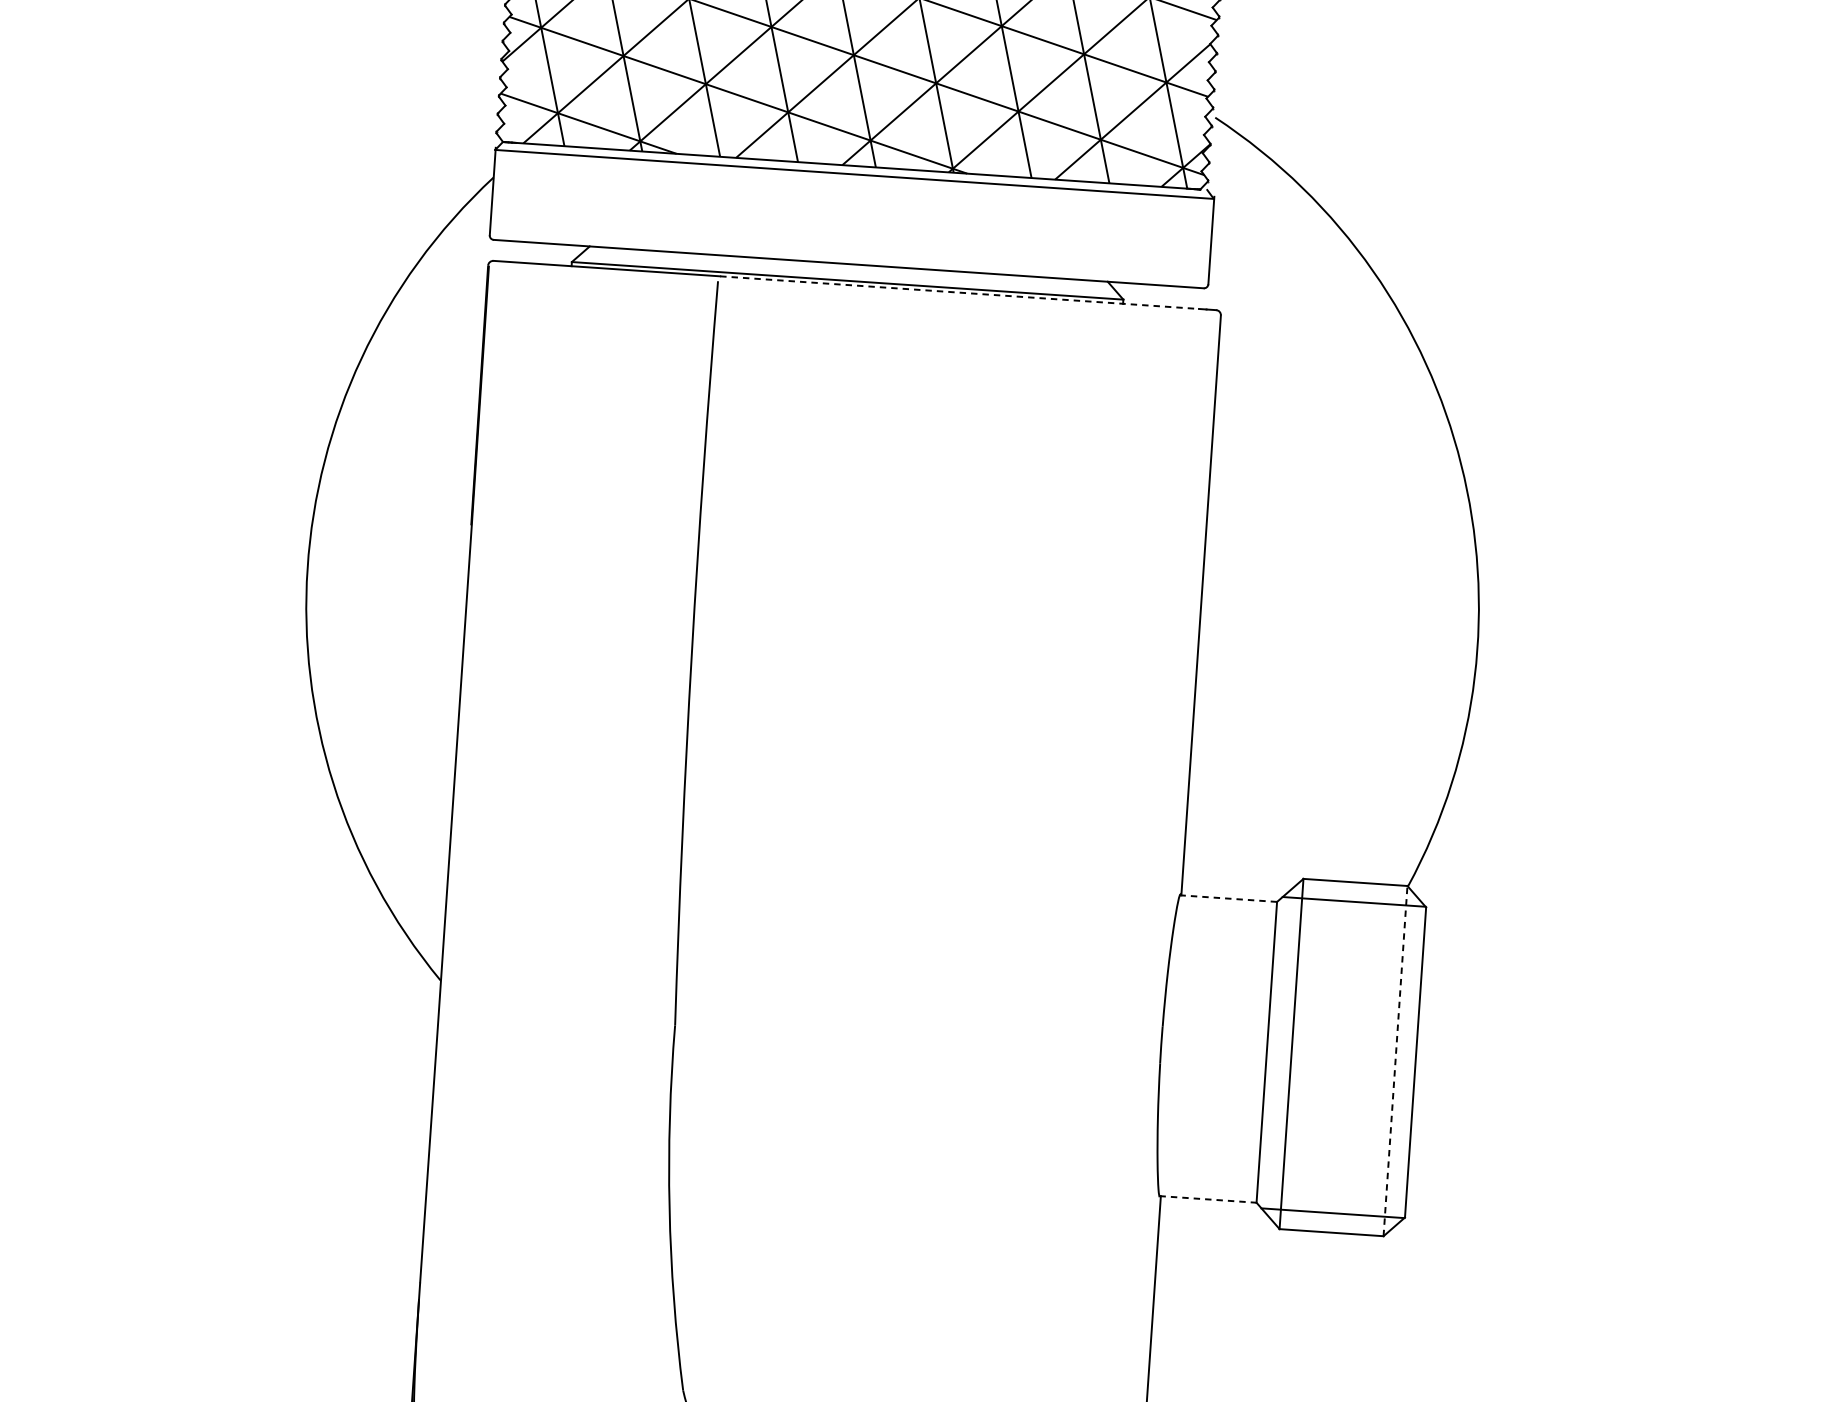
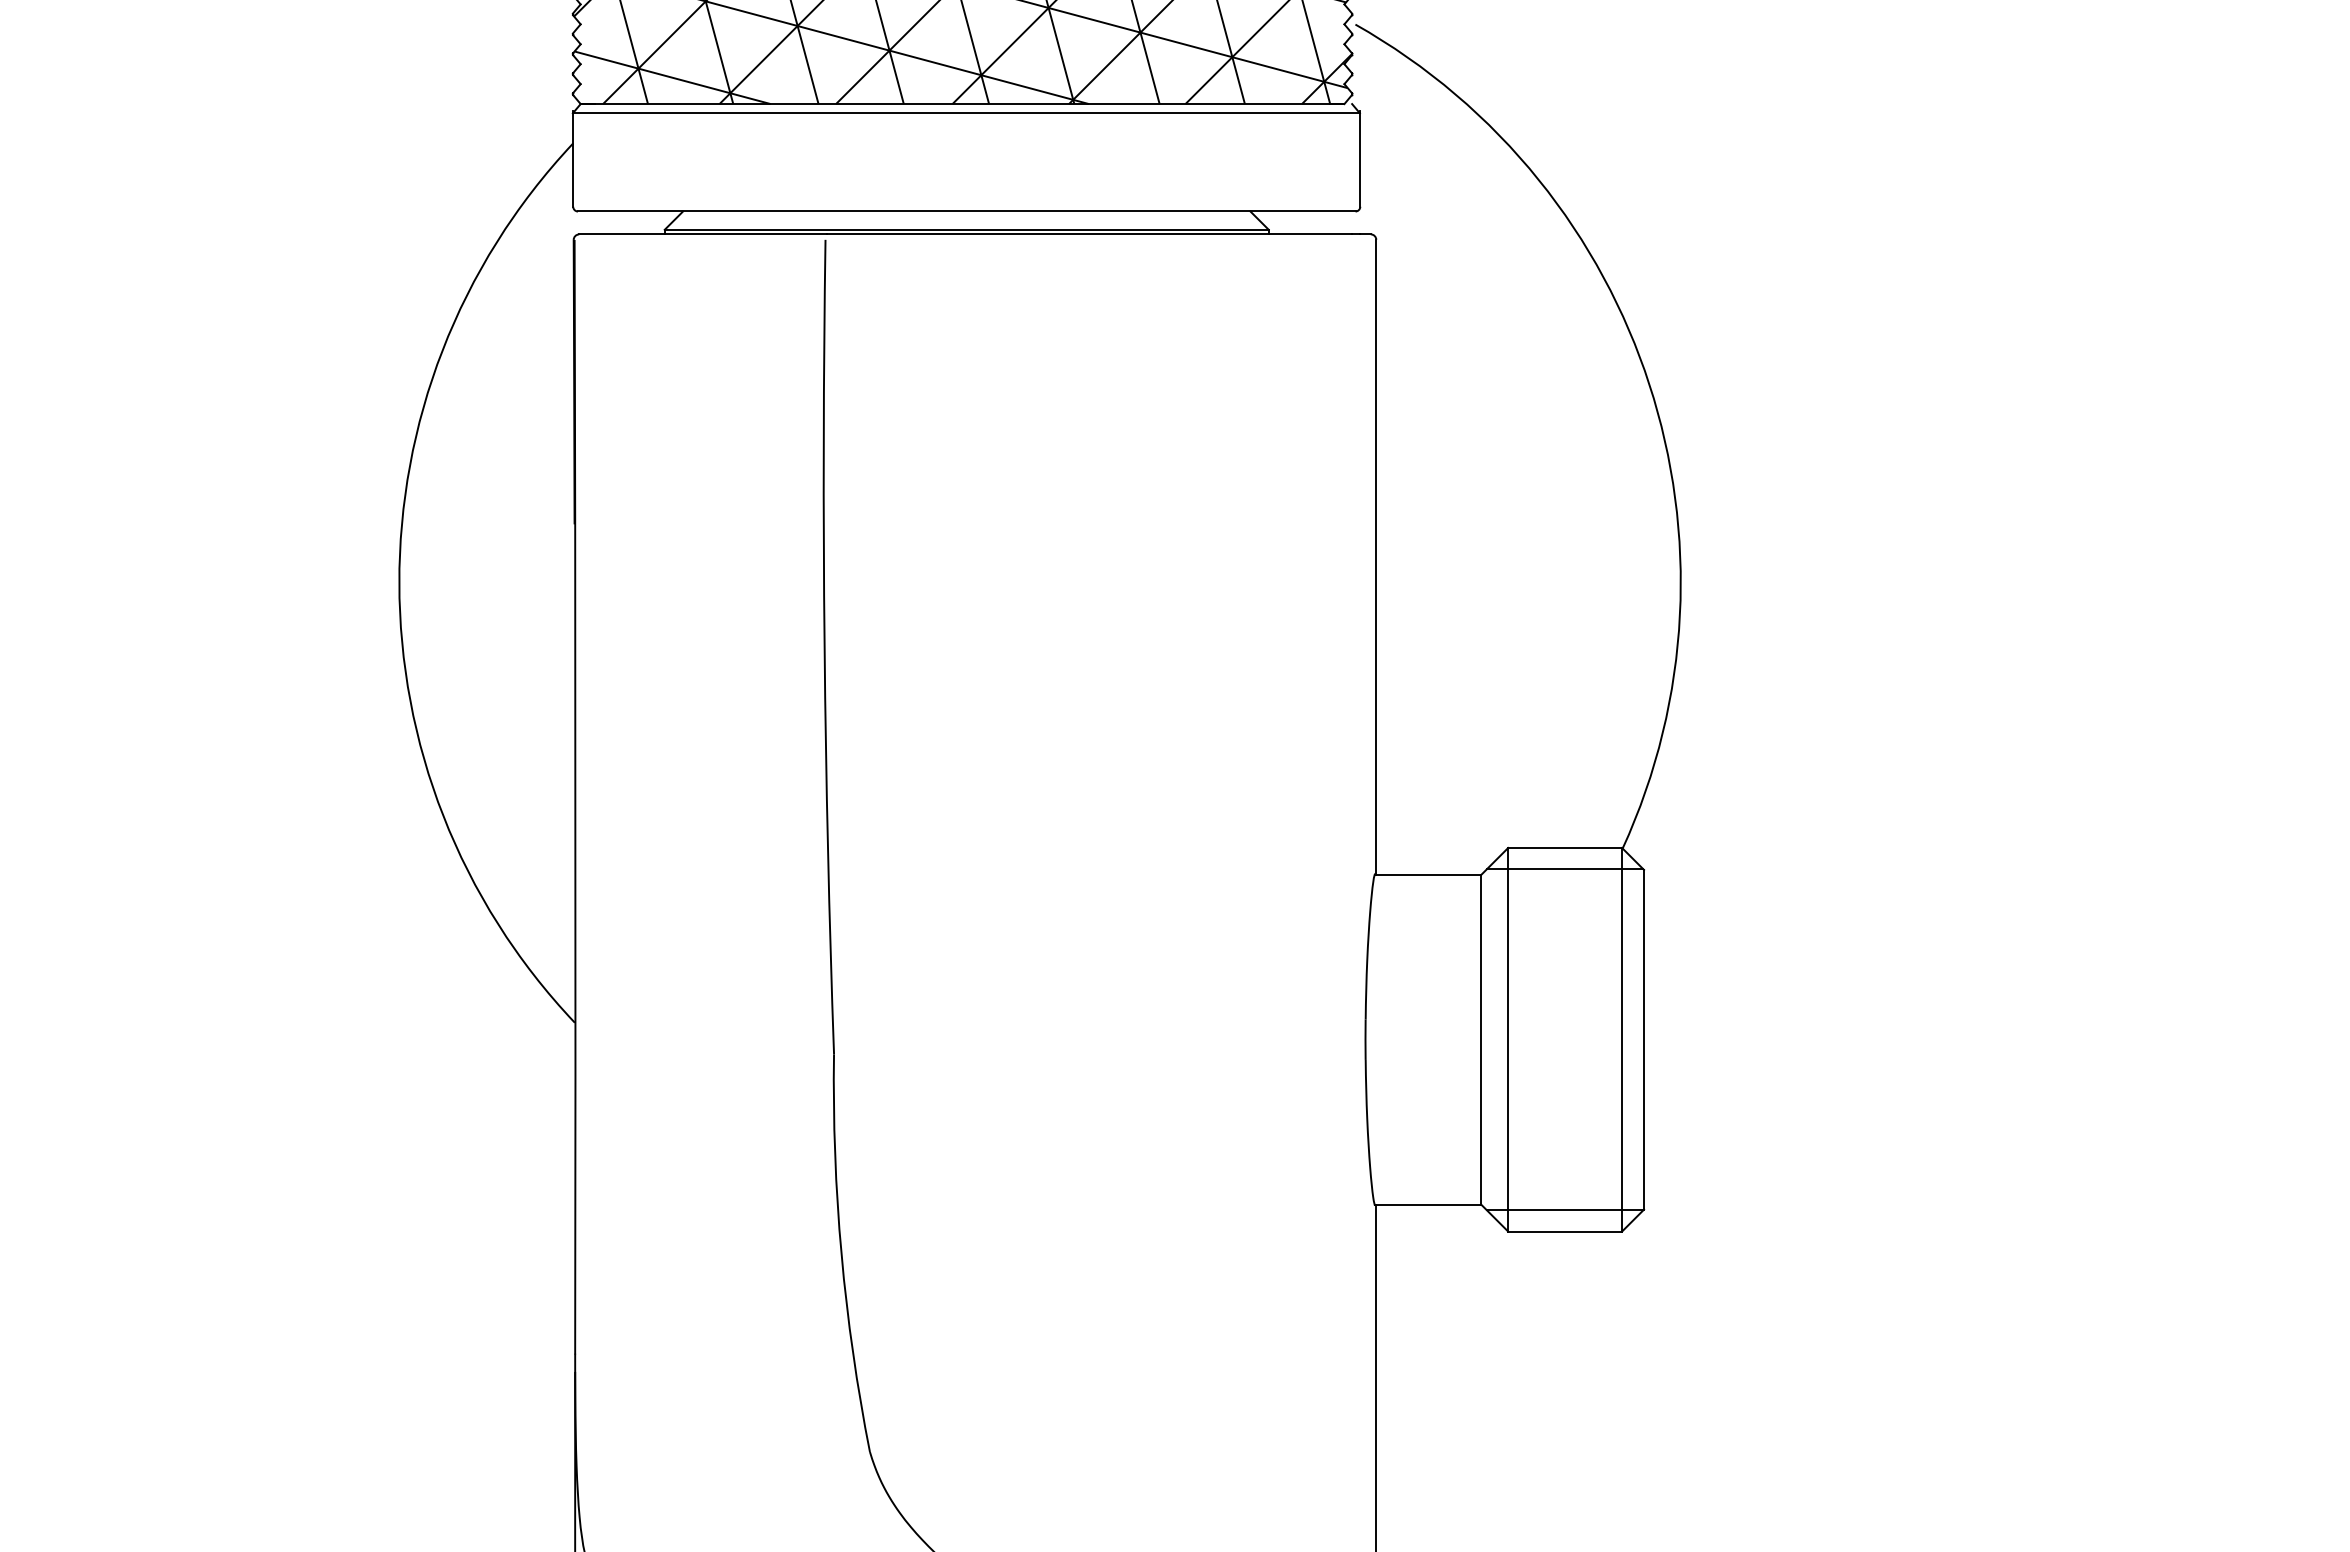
line: (960, 292) -> (1090, 234), dashed -> solid
line: (1228, 899) -> (1427, 875), dashed -> solid
line: (1395, 1060) -> (1622, 1039), dashed -> solid
line: (1208, 1199) -> (1428, 1204), dashed -> solid

